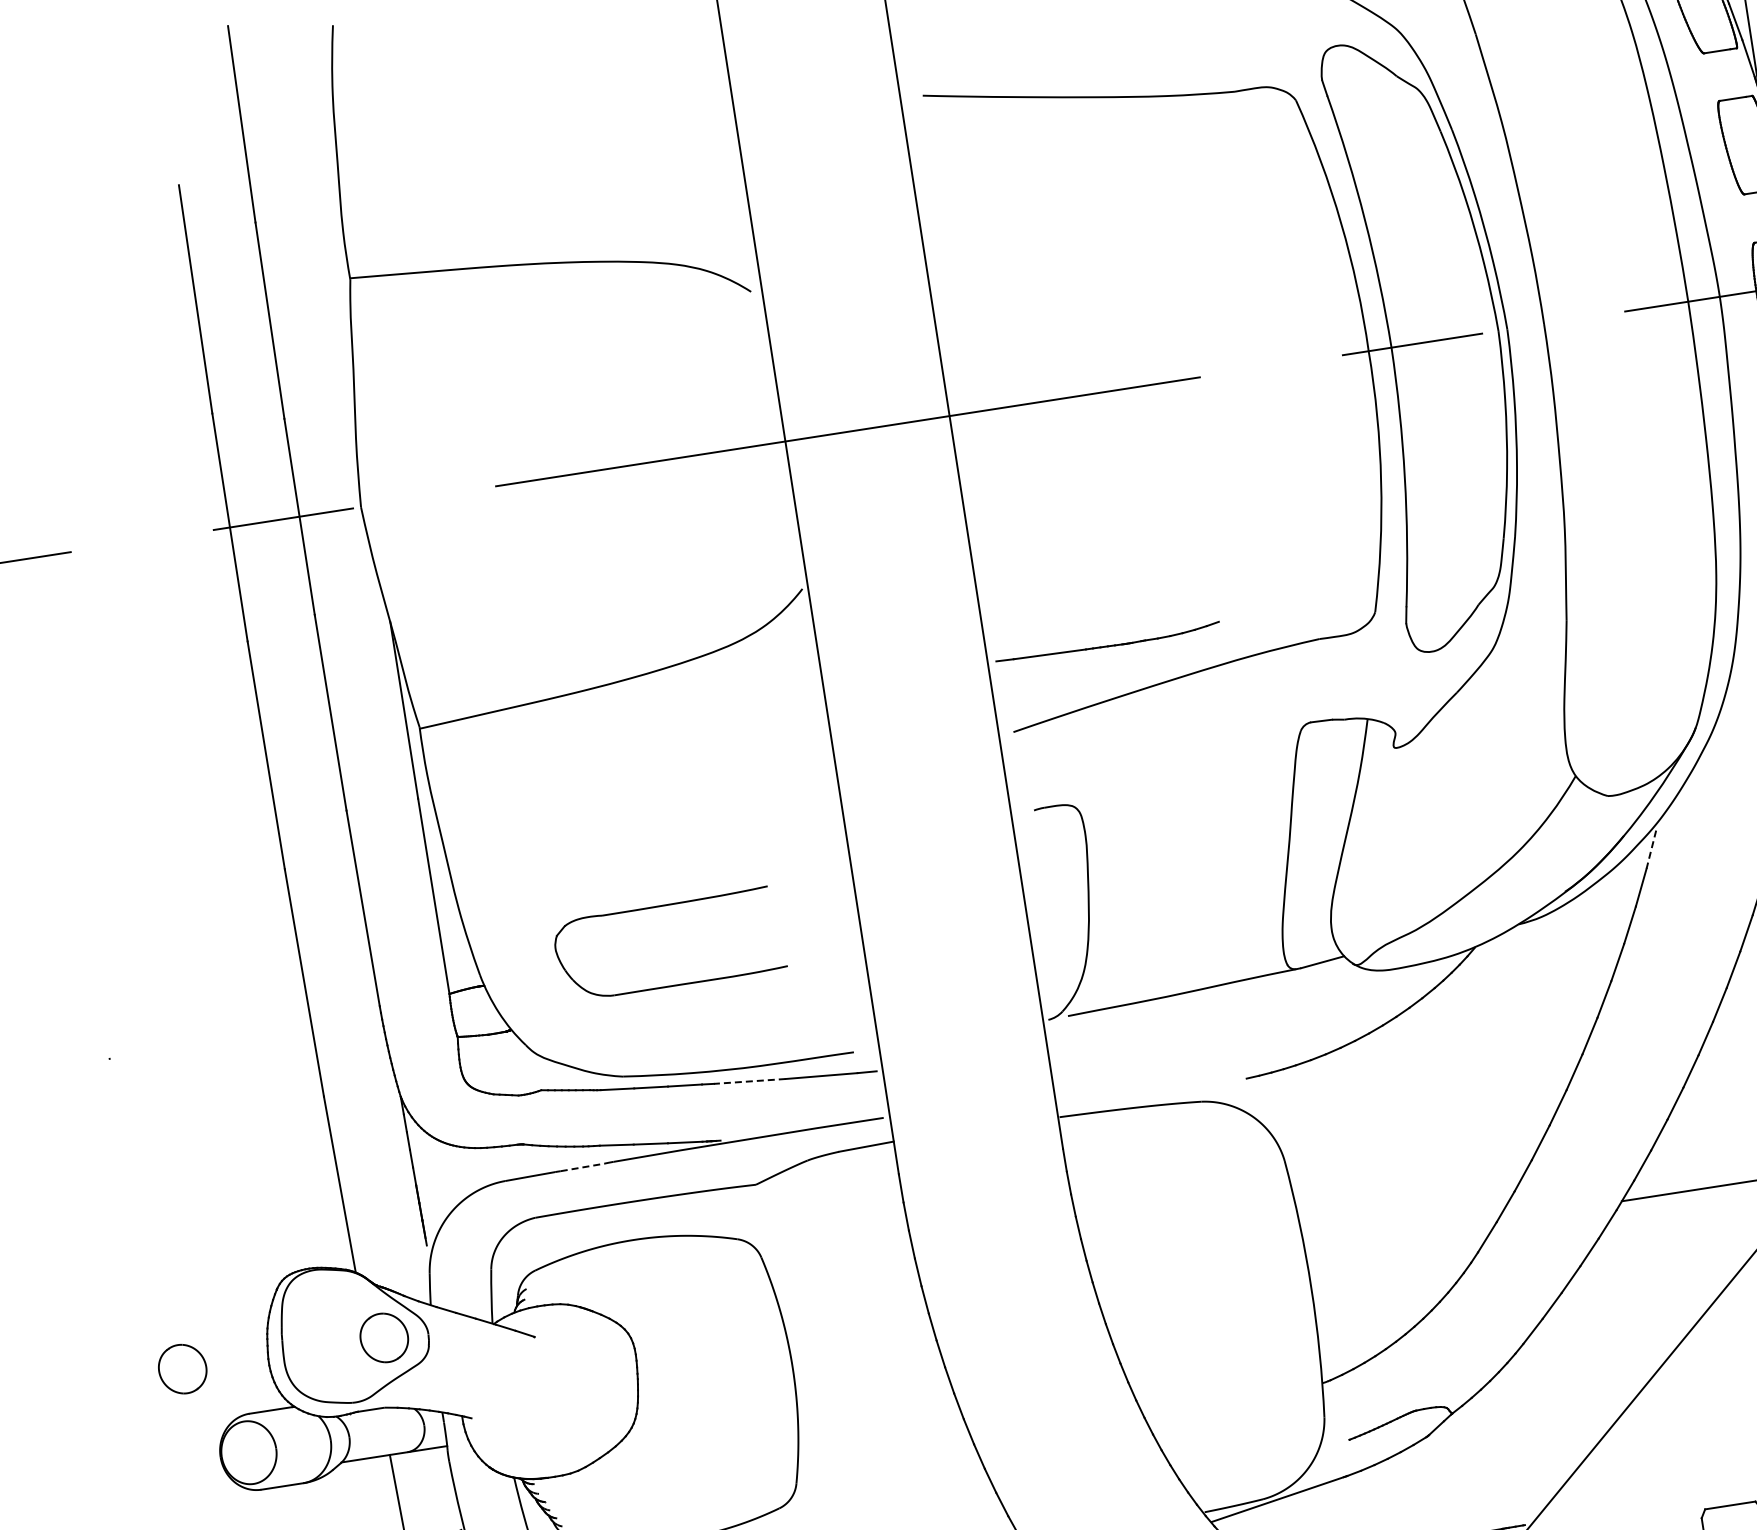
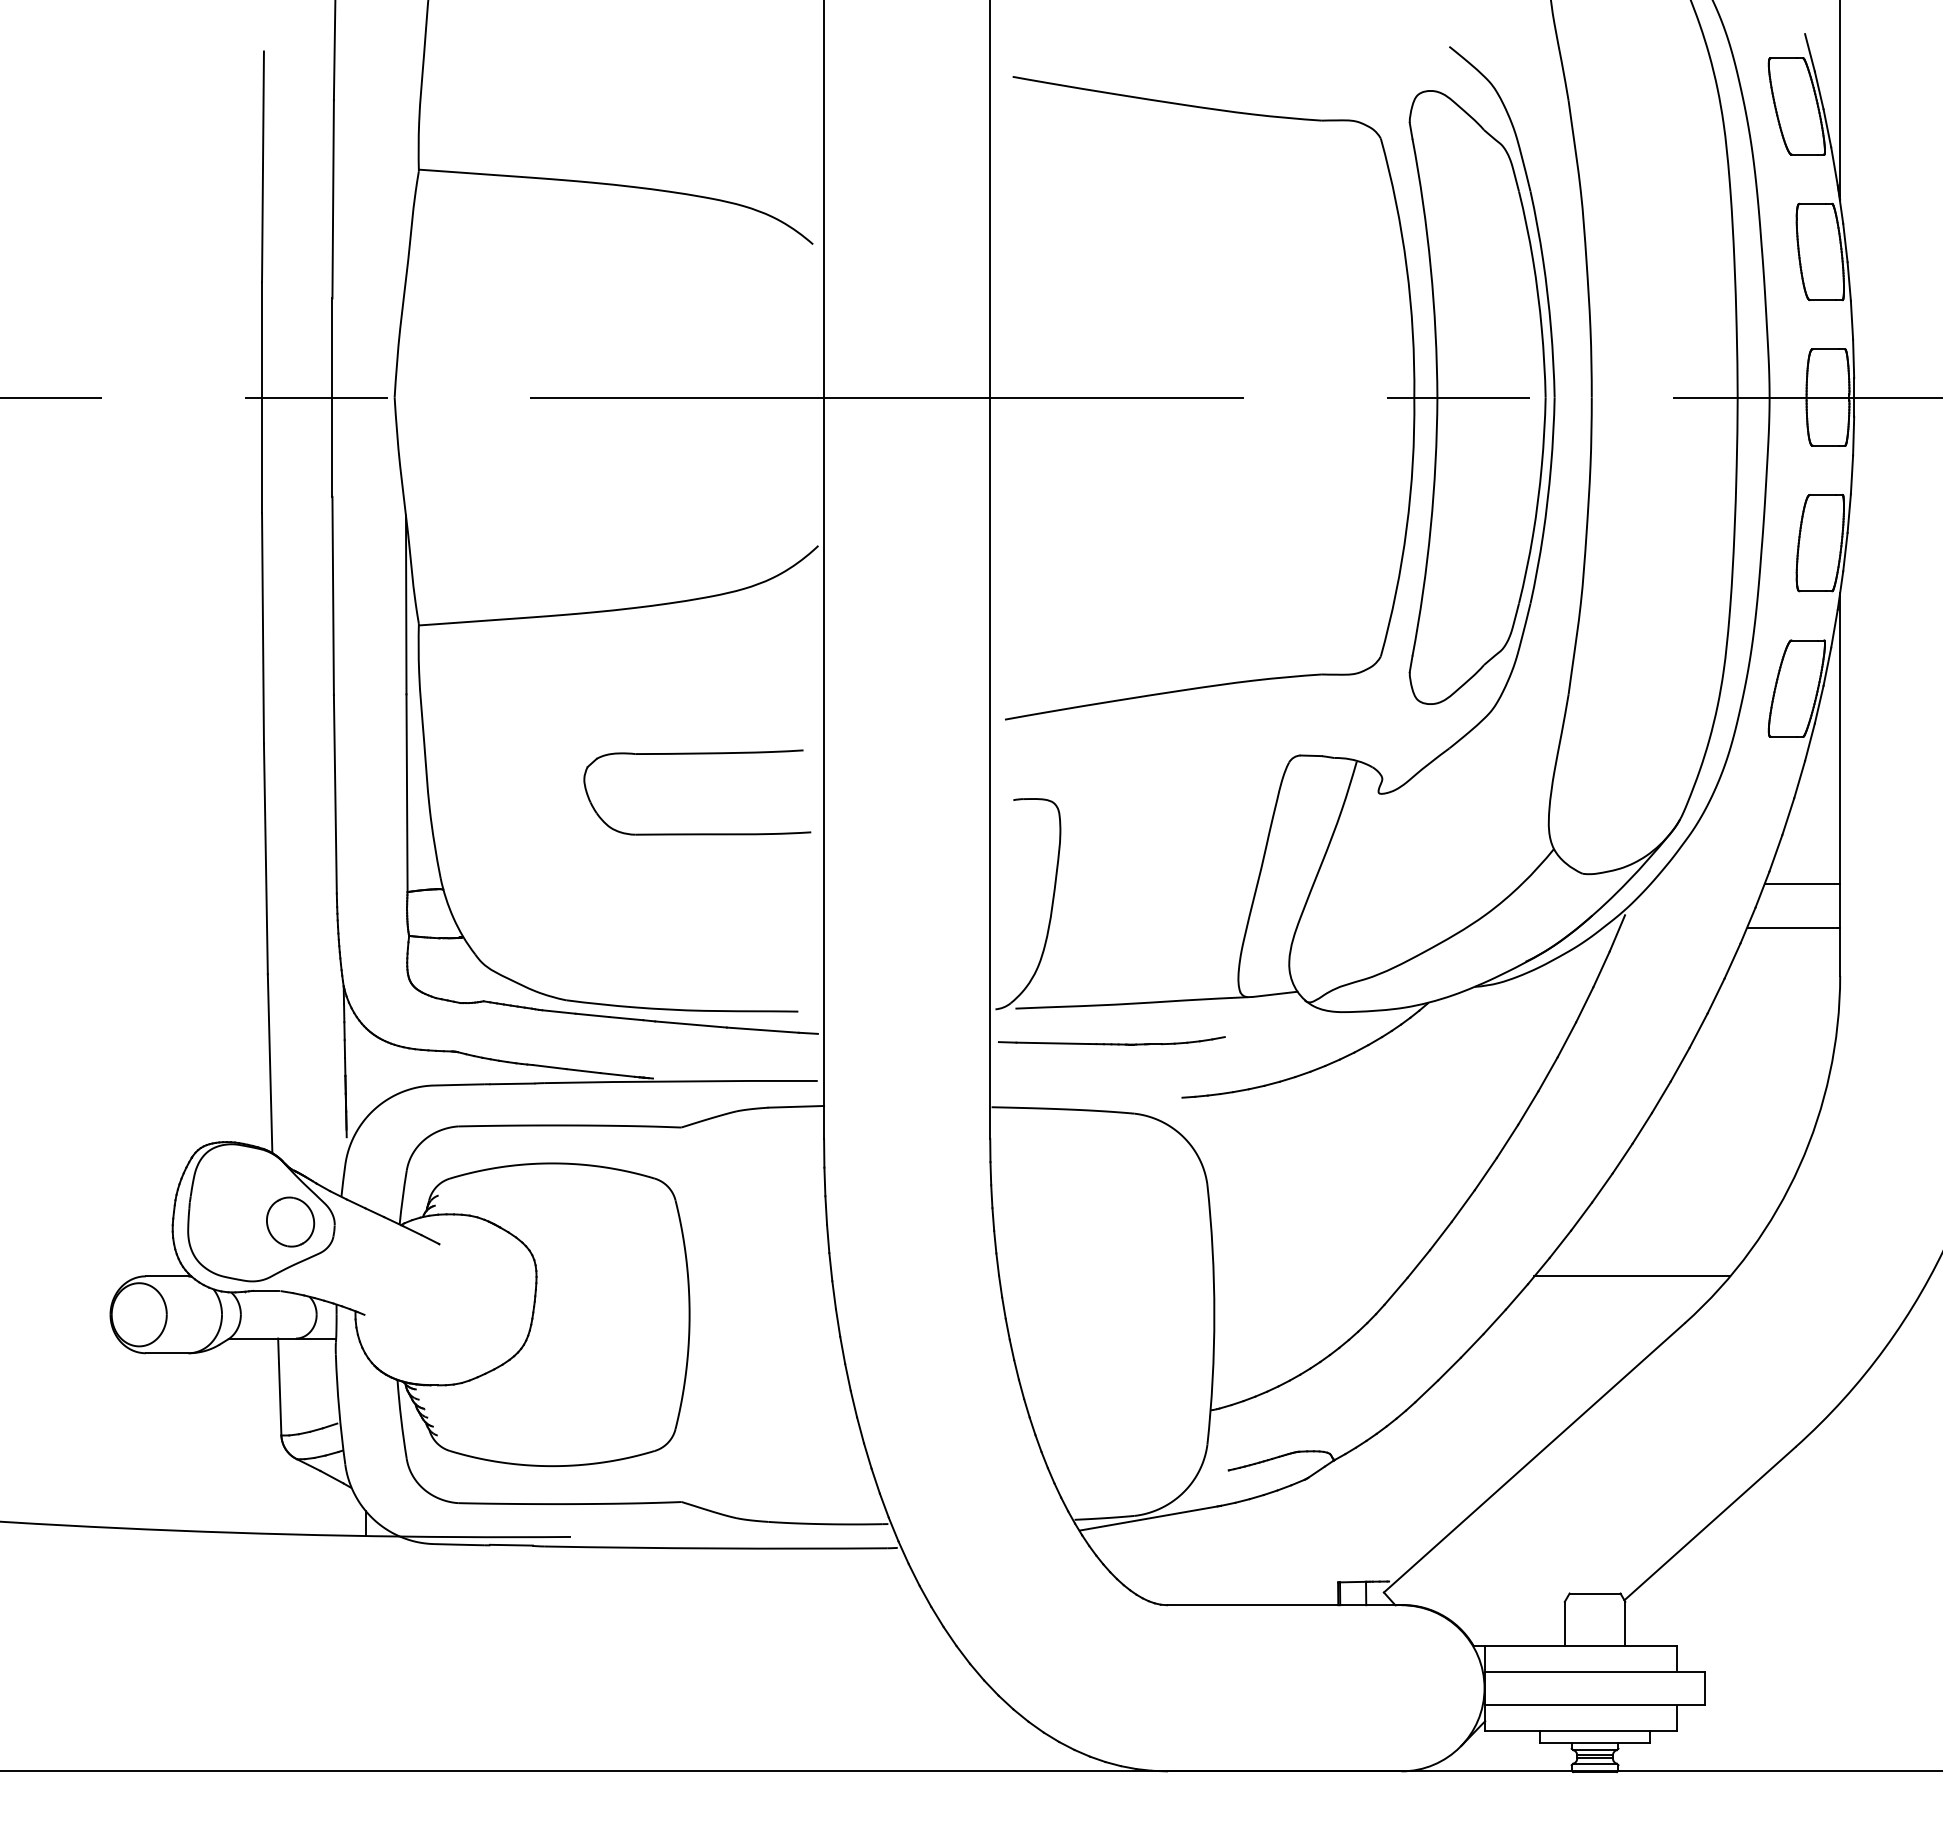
part: (1107, 642) -> (1111, 1040), moved
line: (1651, 849) -> (1617, 933), dashed -> solid
part: (663, 906) -> (697, 754), moved
line: (750, 1081) -> (691, 1024), dashed -> solid
line: (582, 1167) -> (512, 1083), dashed -> solid
part: (182, 1368) -> (86, 1221), removed

